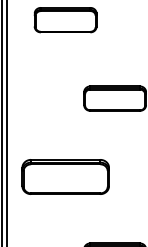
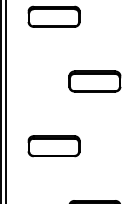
part: (65, 177) -> (53, 146), size x0.71

